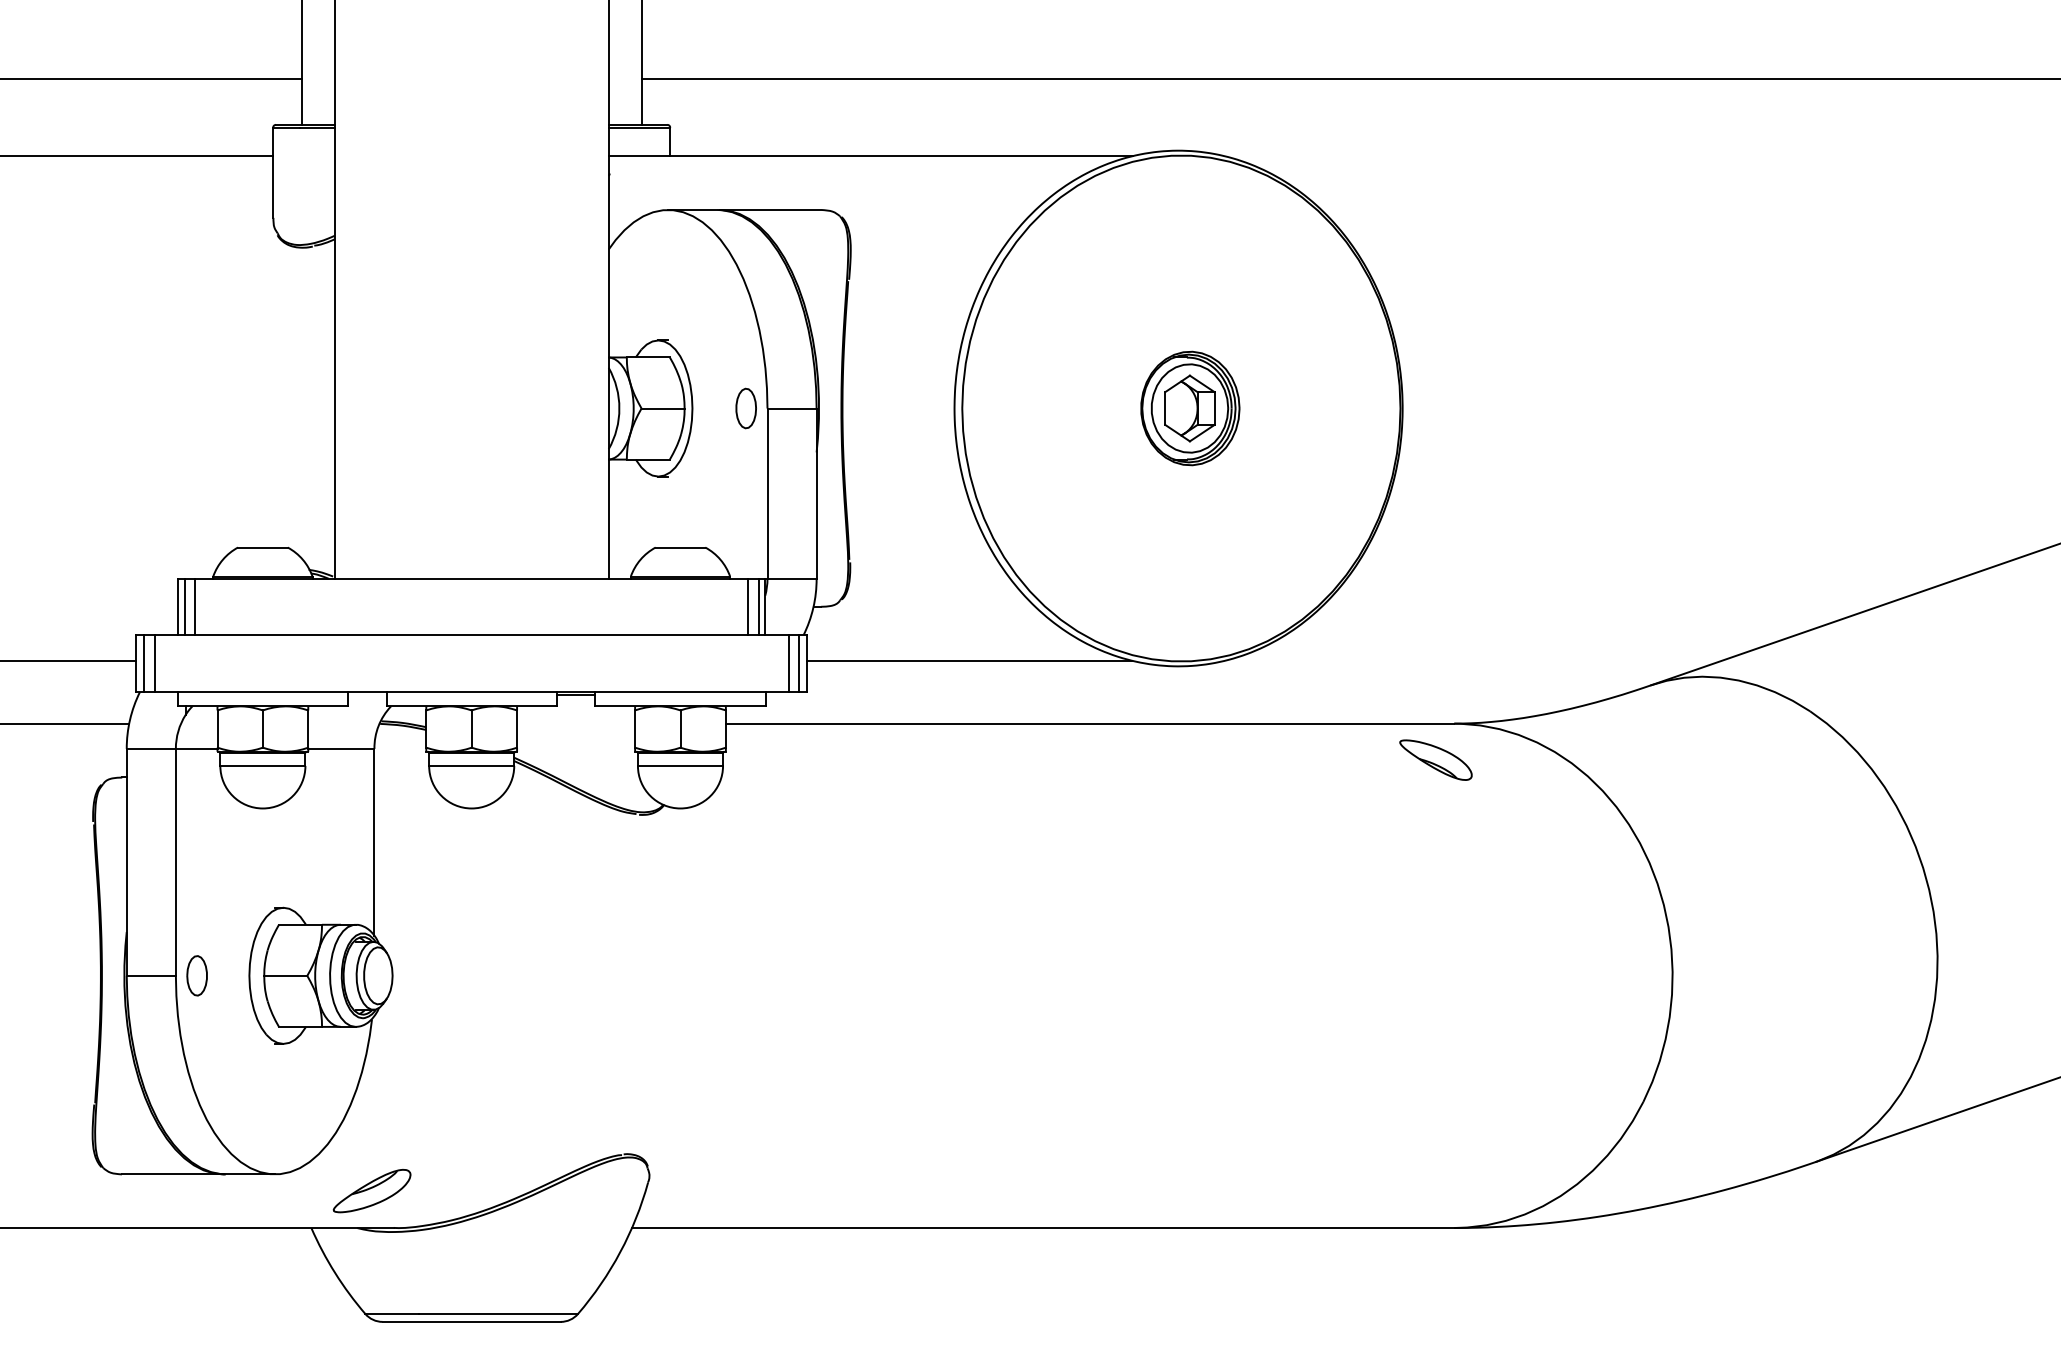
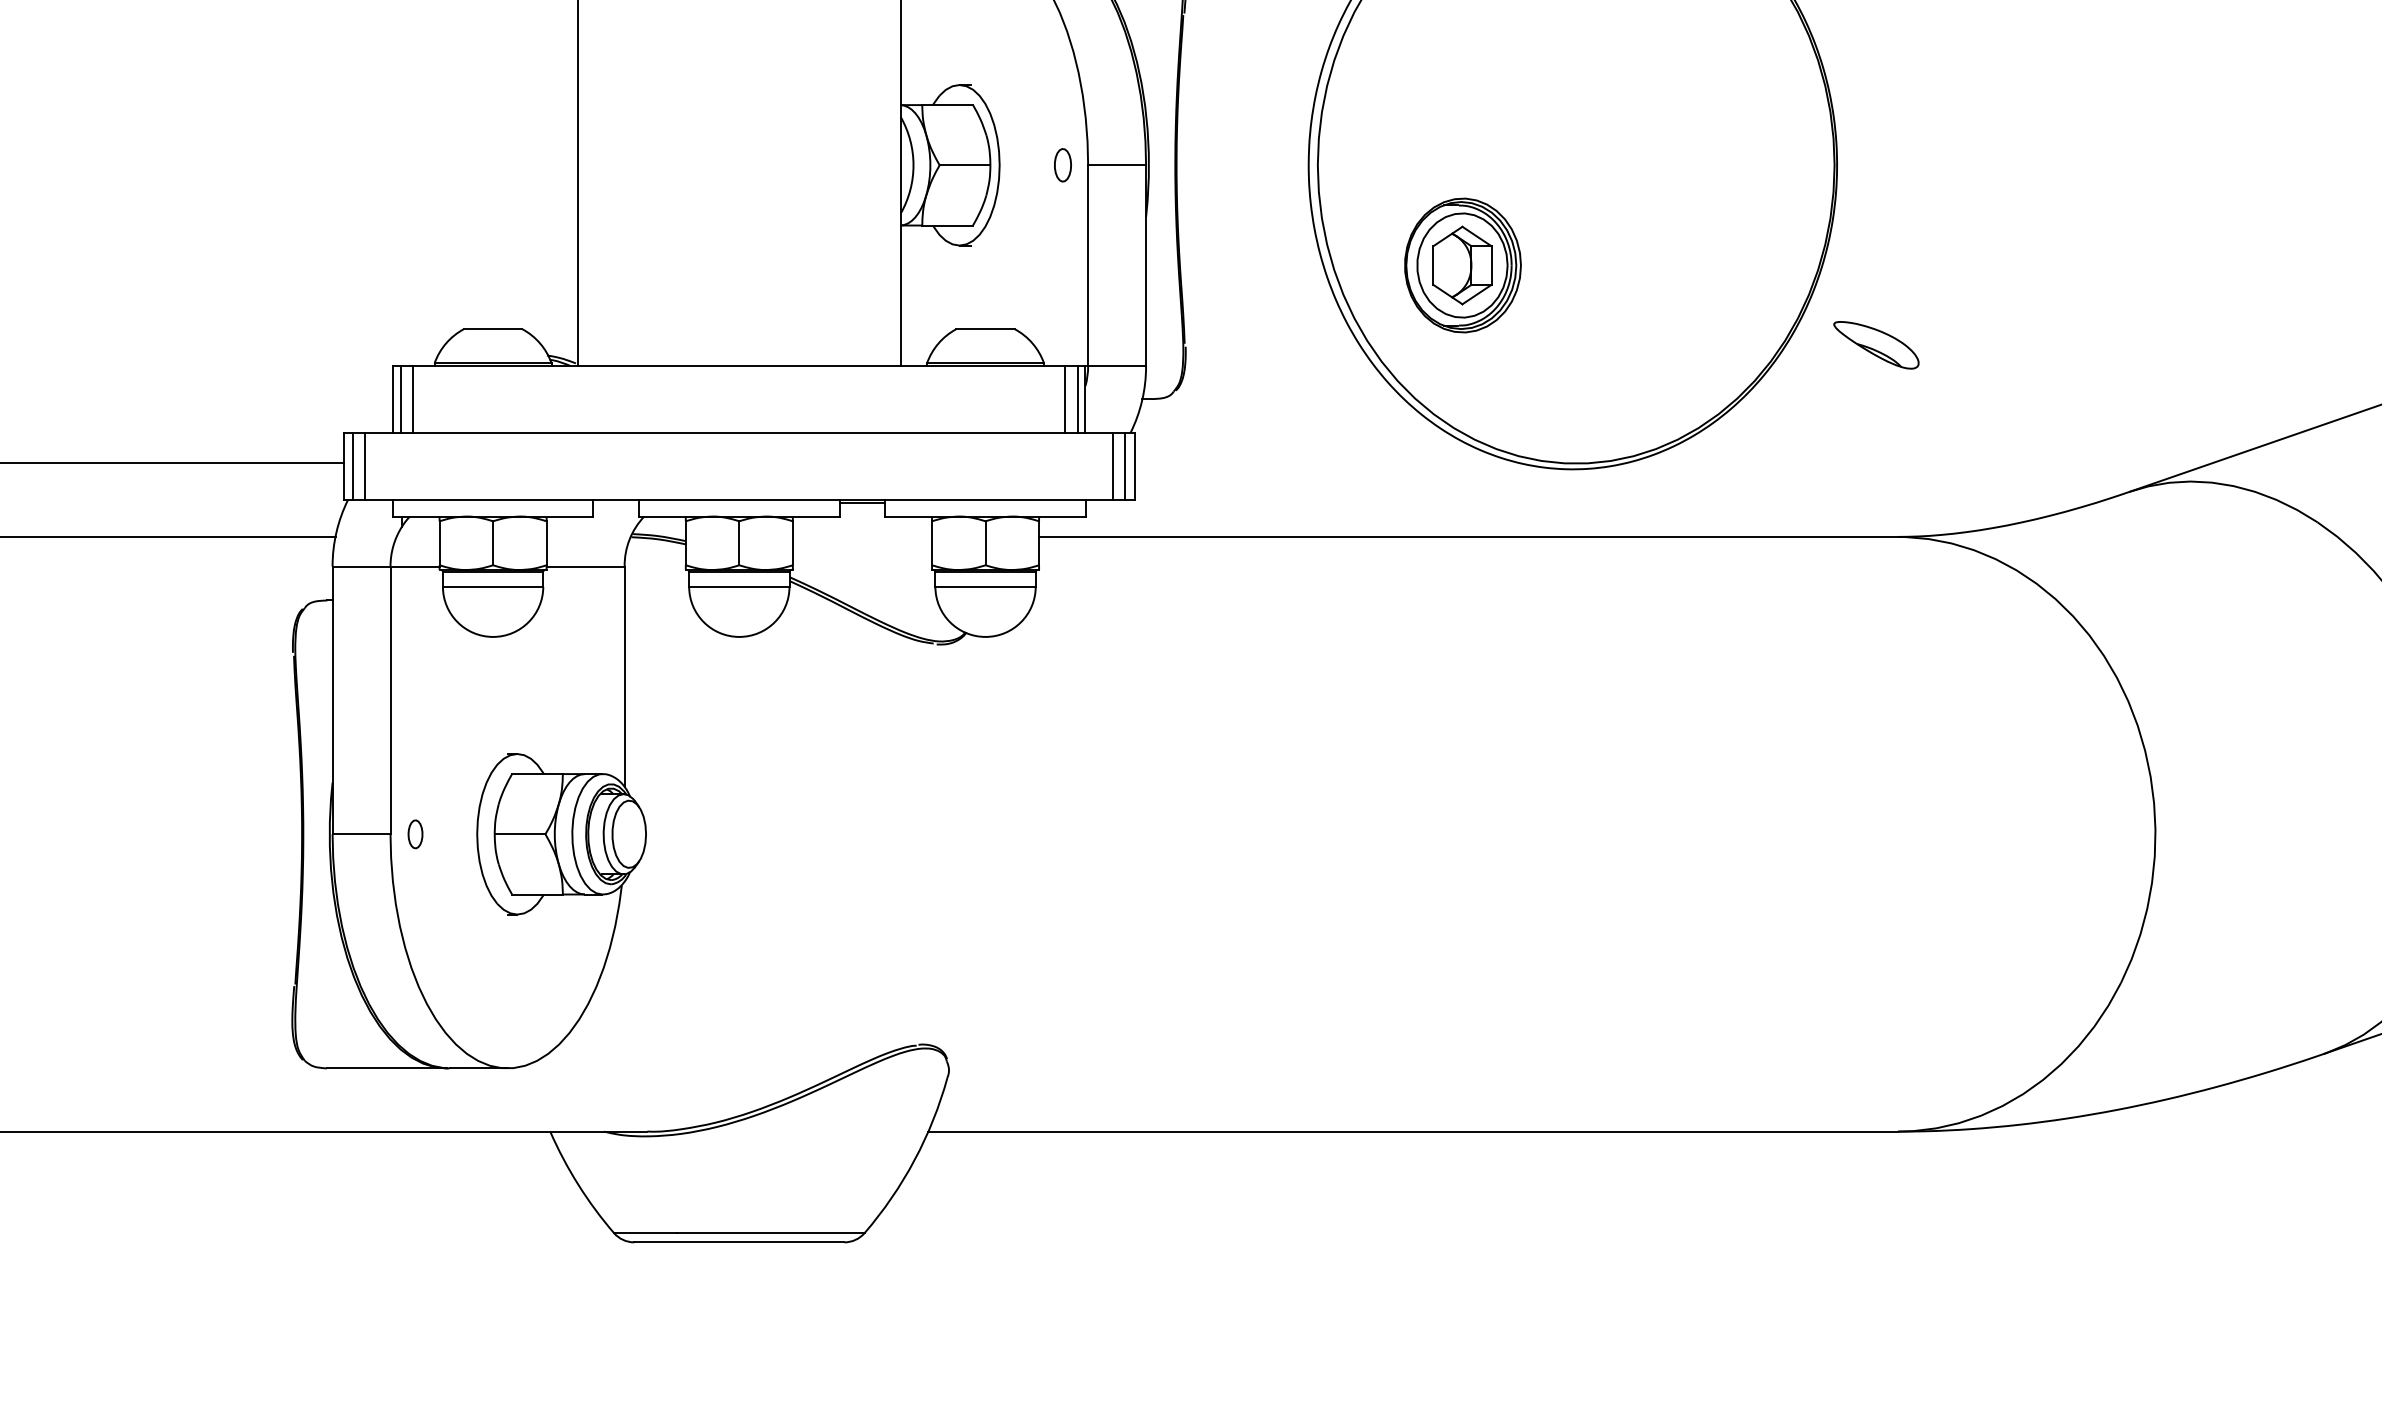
part: (745, 408) -> (1062, 165), size x0.7
part: (1190, 408) -> (1463, 265), moved
line: (969, 660) -> (1326, 462), removed
part: (1435, 759) -> (1875, 344), moved
part: (196, 975) -> (414, 833), size x0.6
part: (371, 1191) -> (621, 1088), removed

